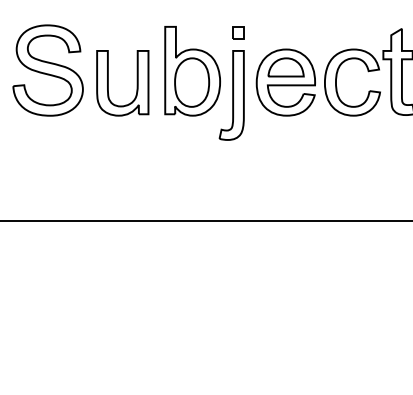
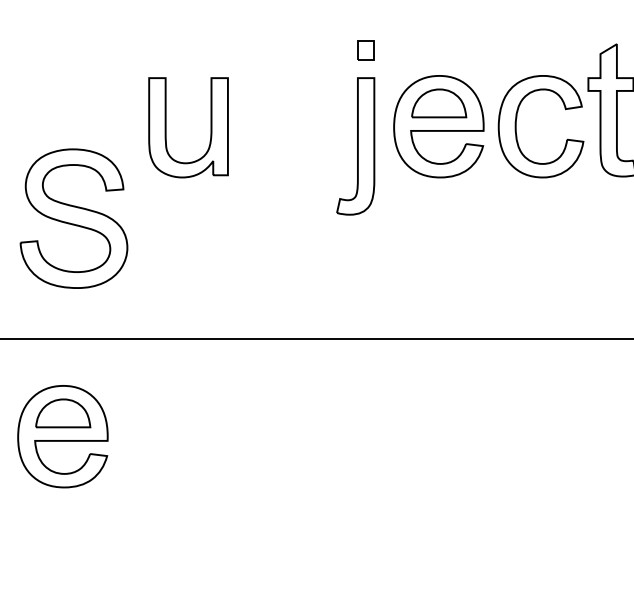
part: (47, 70) -> (73, 218), moved
part: (192, 71) -> (295, 109), removed
part: (40, 284) -> (62, 436), added

